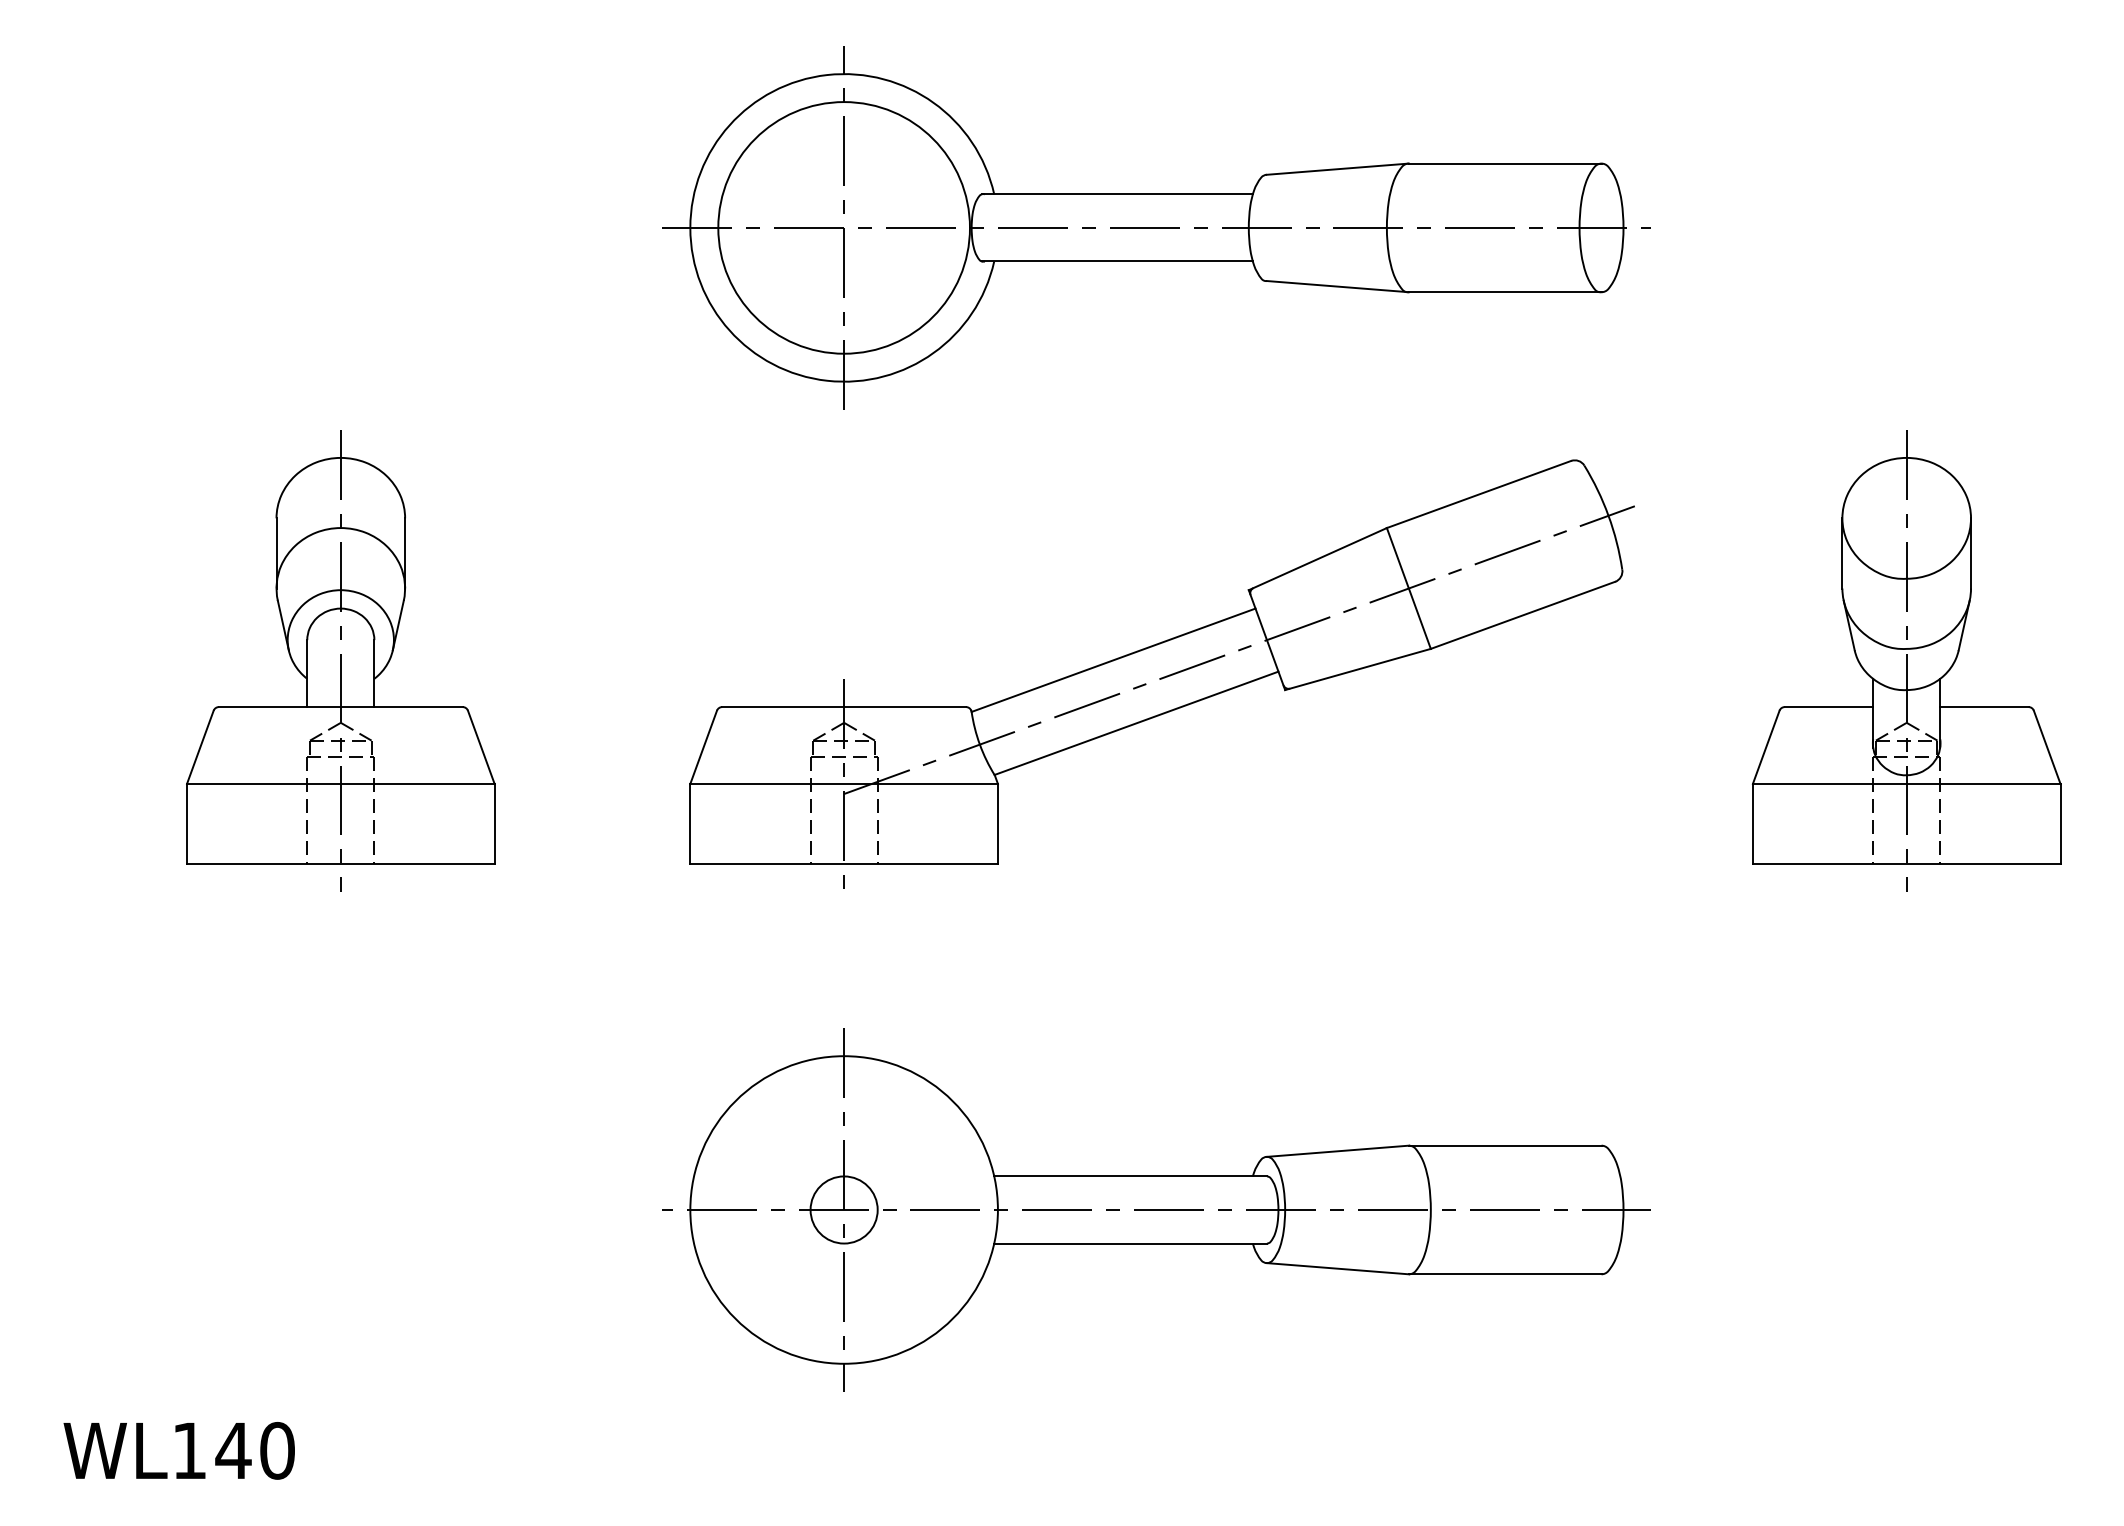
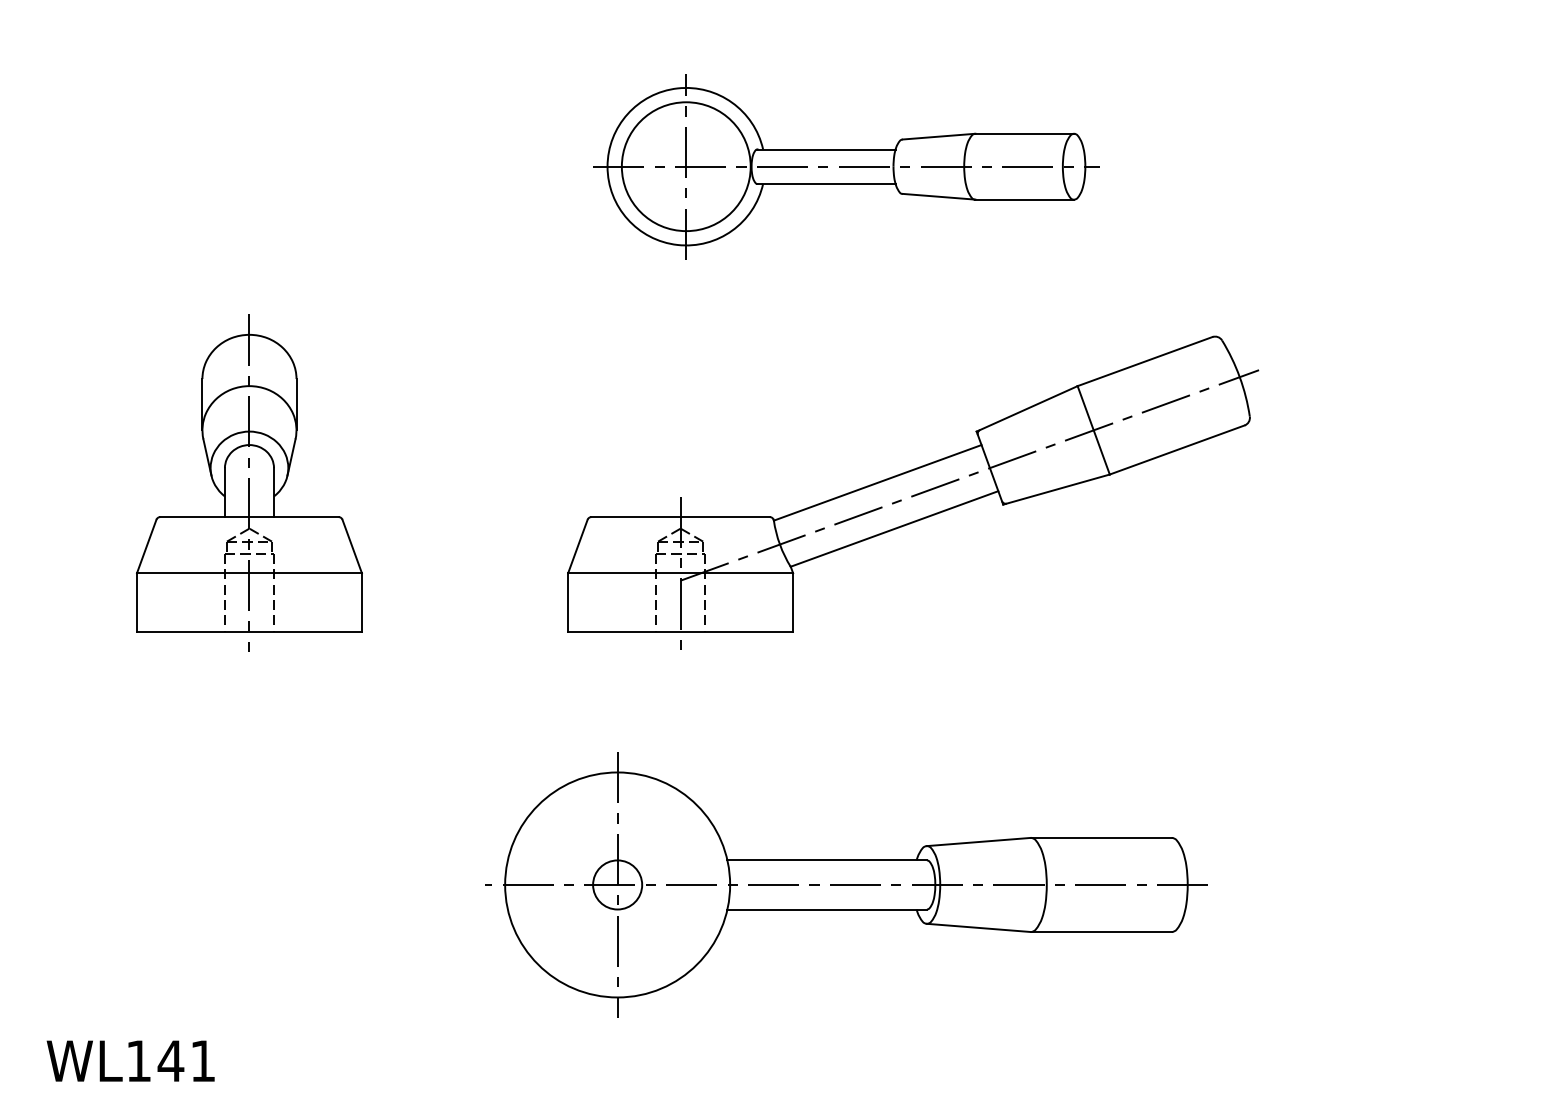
part: (1157, 227) -> (846, 166), size x0.7
part: (1906, 659) -> (1394, 482), removed
part: (1162, 673) -> (913, 492), moved
text: (276, 1451) -> (202, 1061), WL140 -> WL141

